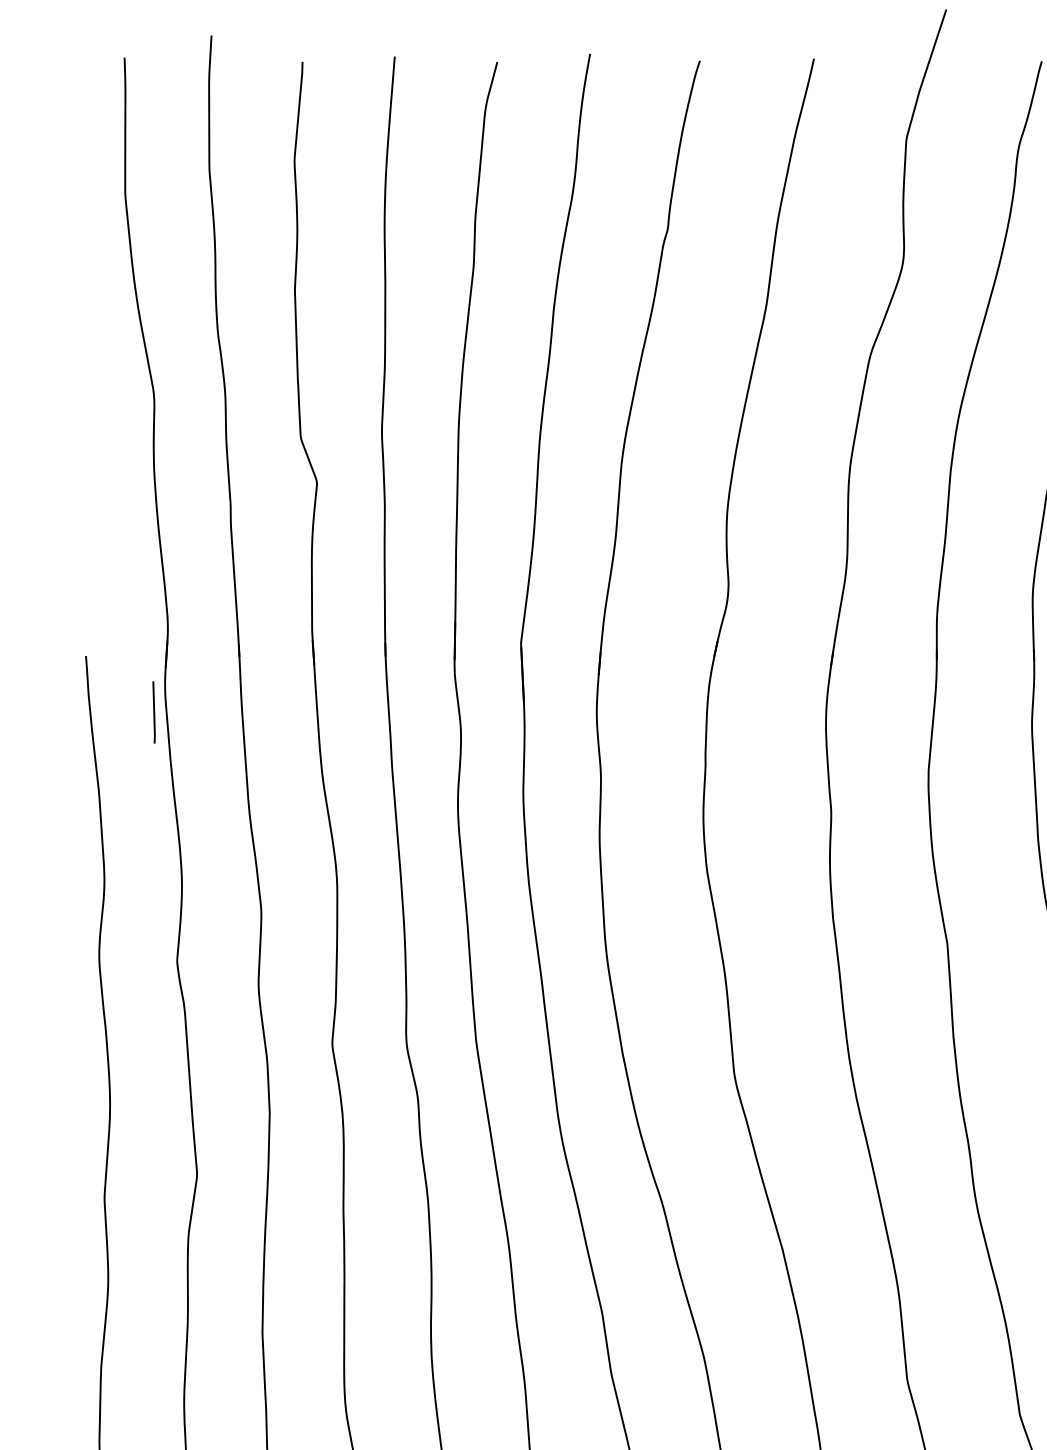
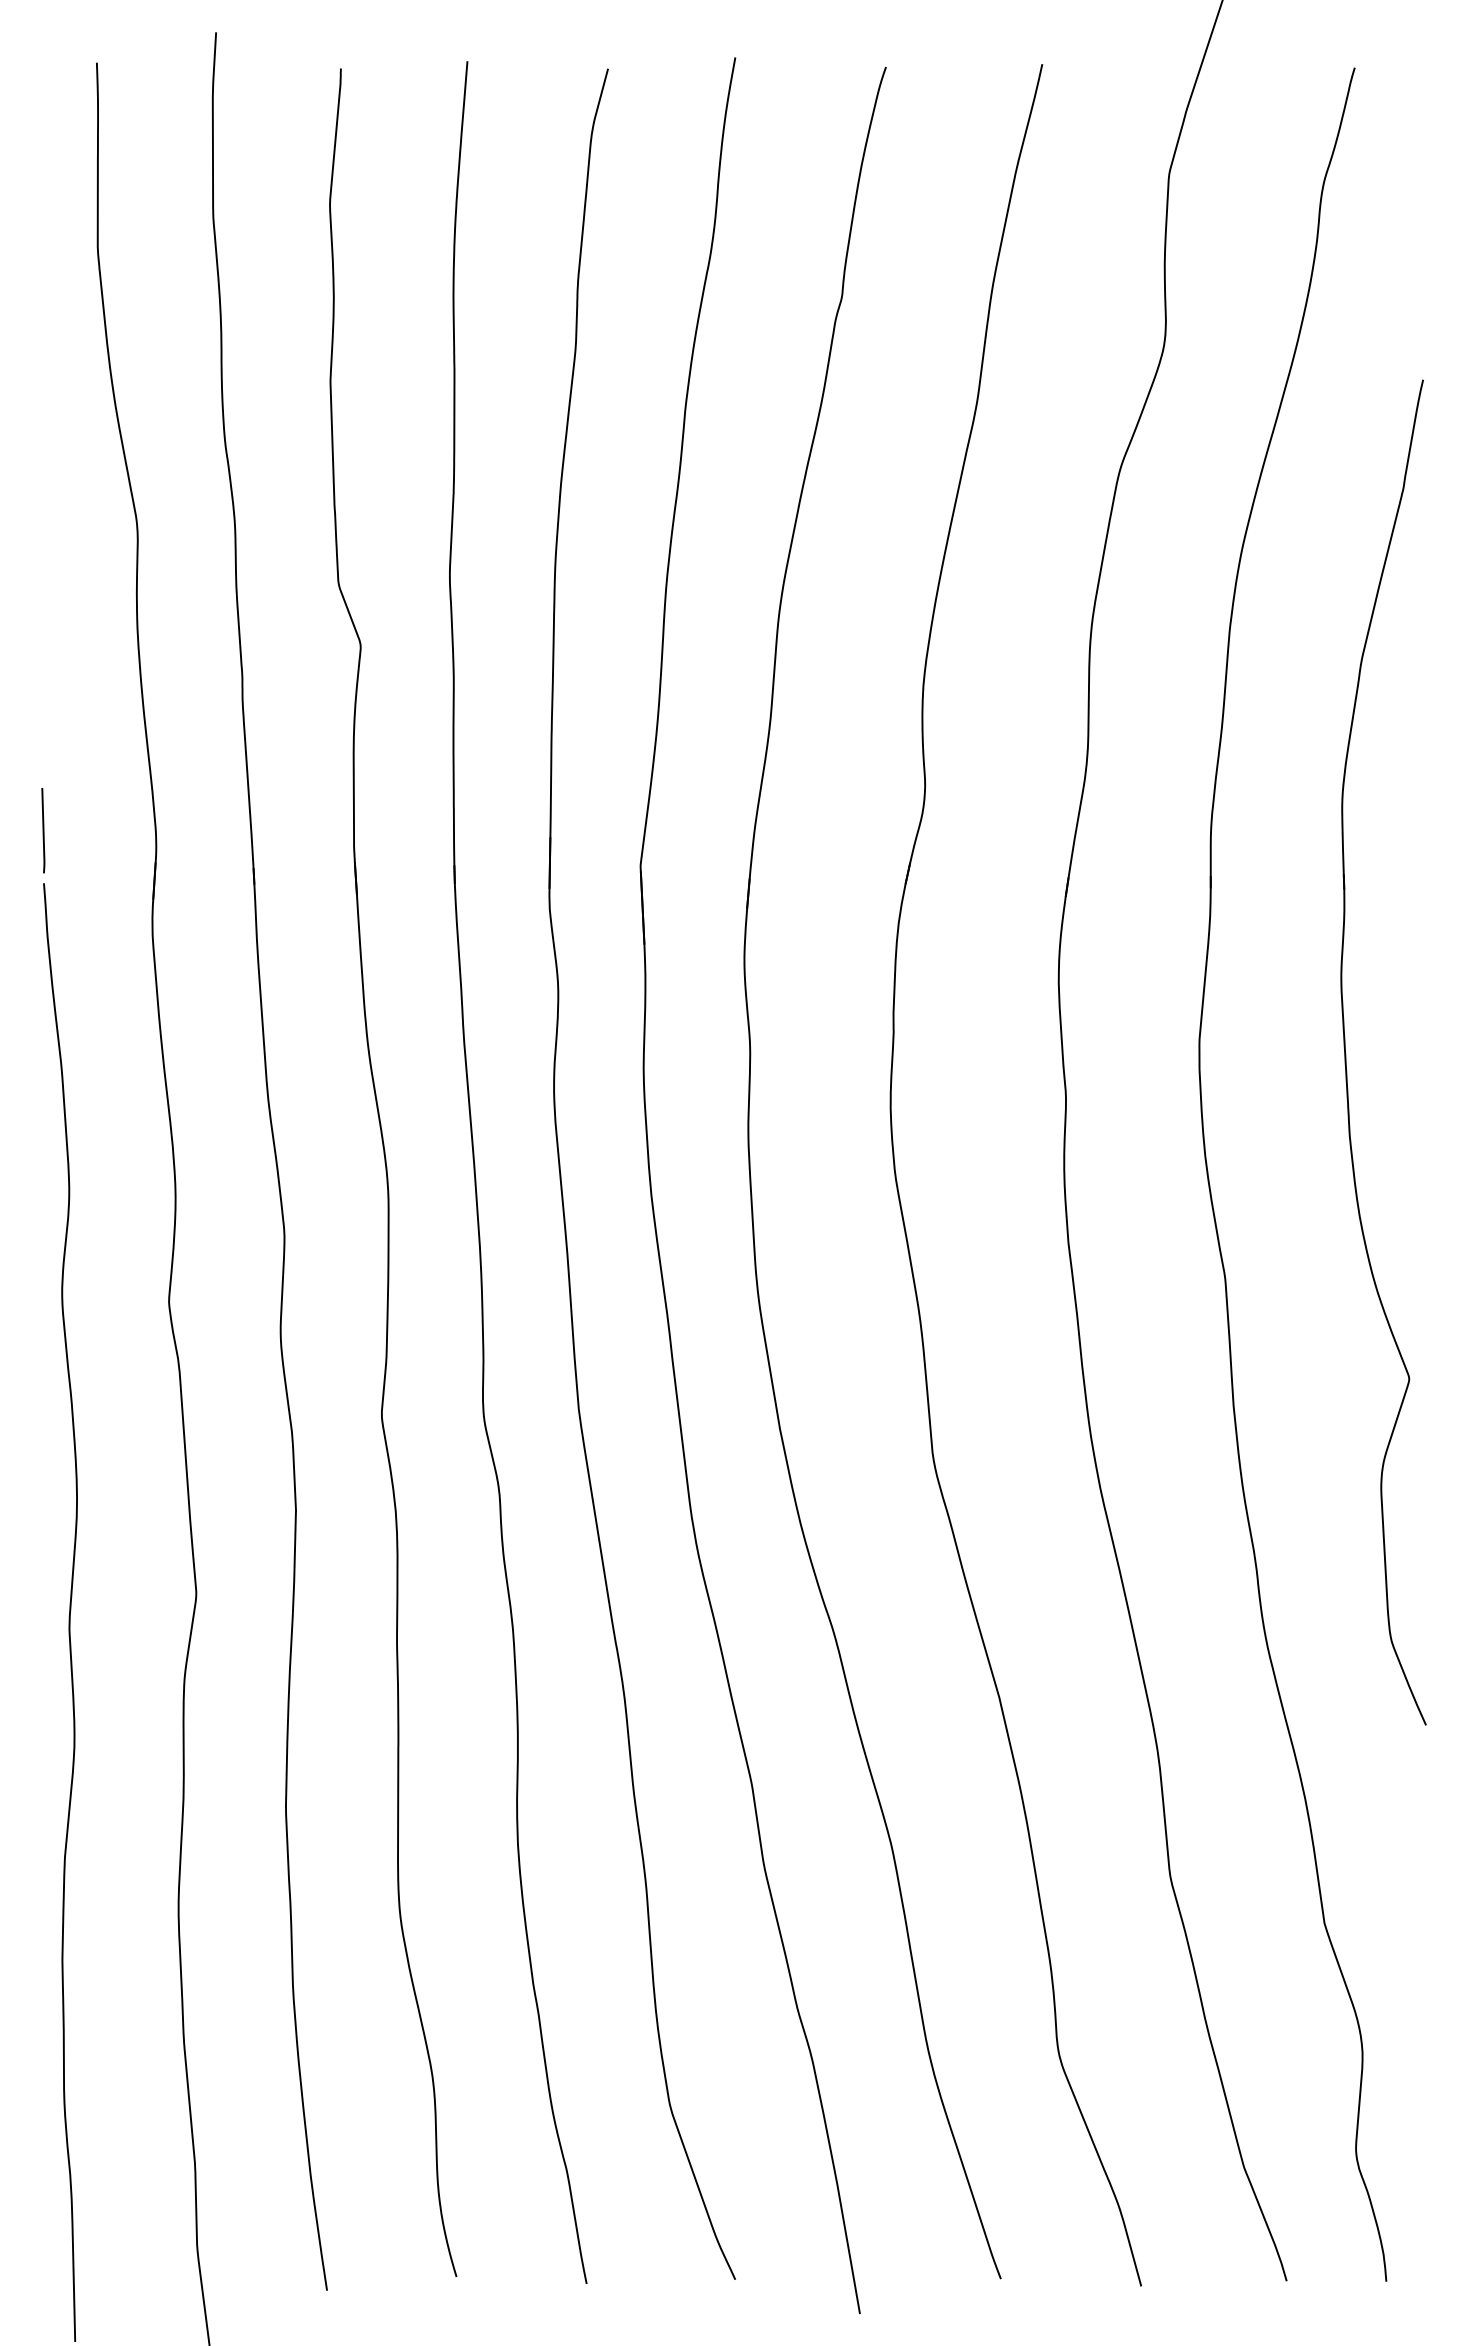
line: (154, 712) -> (43, 830), moved

